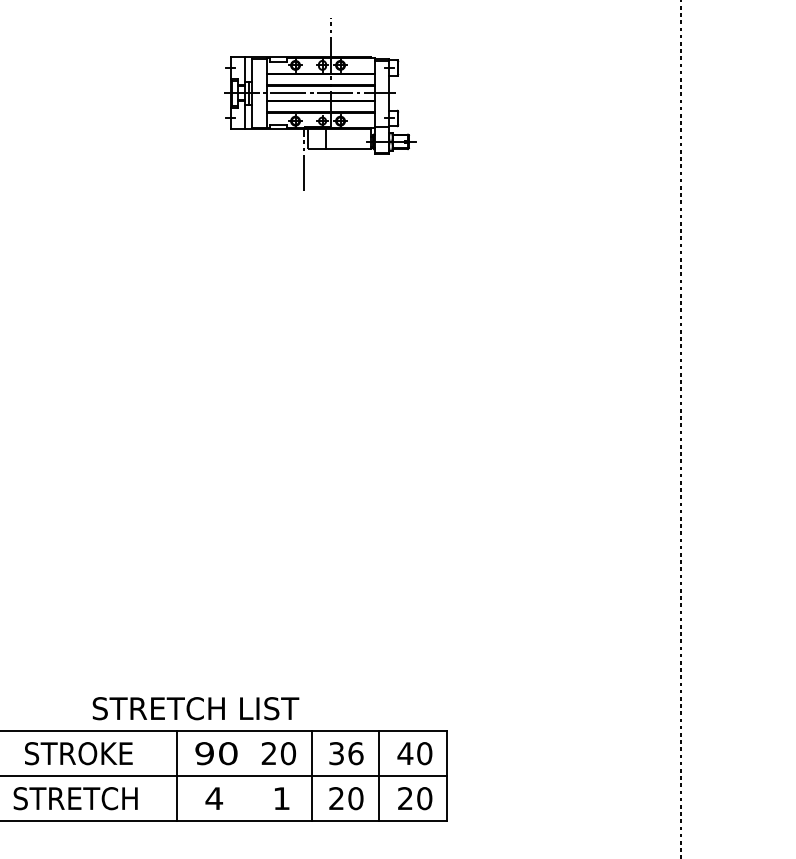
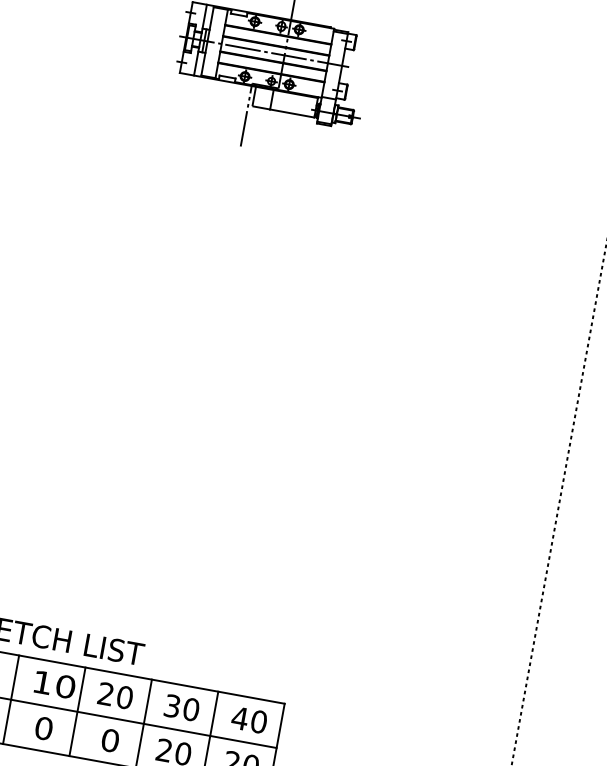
text: (204, 753) -> (42, 682), 90 -> 10
text: (355, 753) -> (190, 709), 36 -> 30
line: (244, 776) -> (77, 712), added
text: (214, 798) -> (44, 728), 4 -> 0
text: (281, 798) -> (110, 740), 1 -> 0

